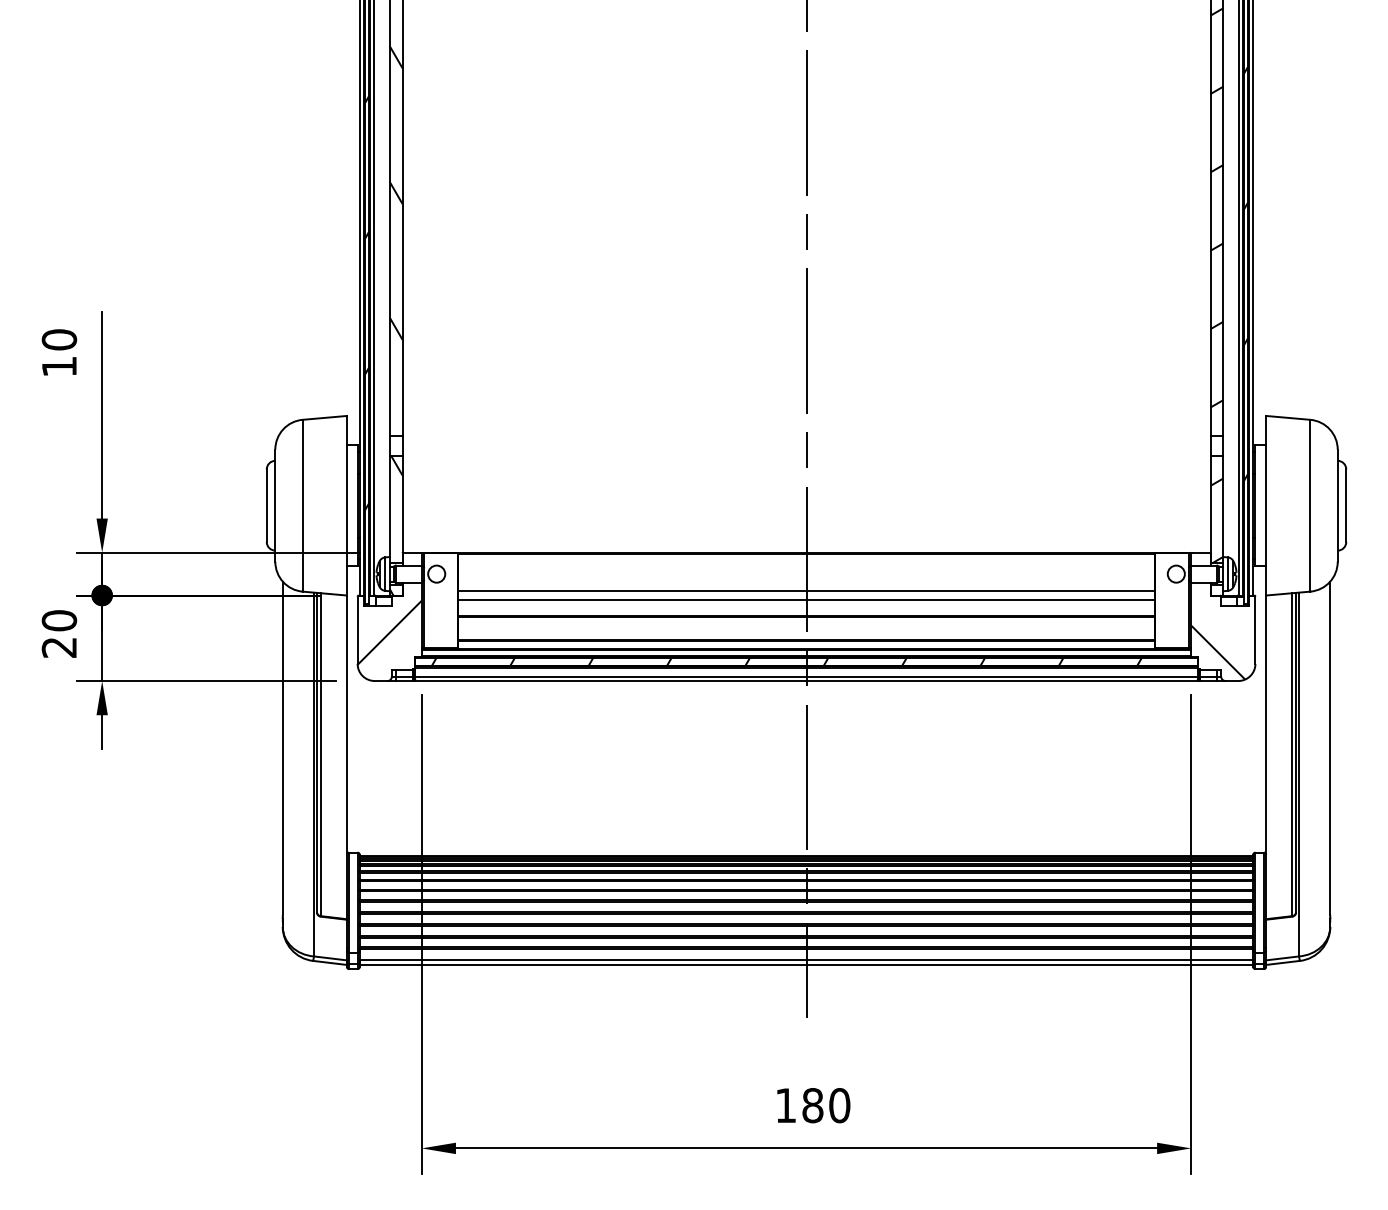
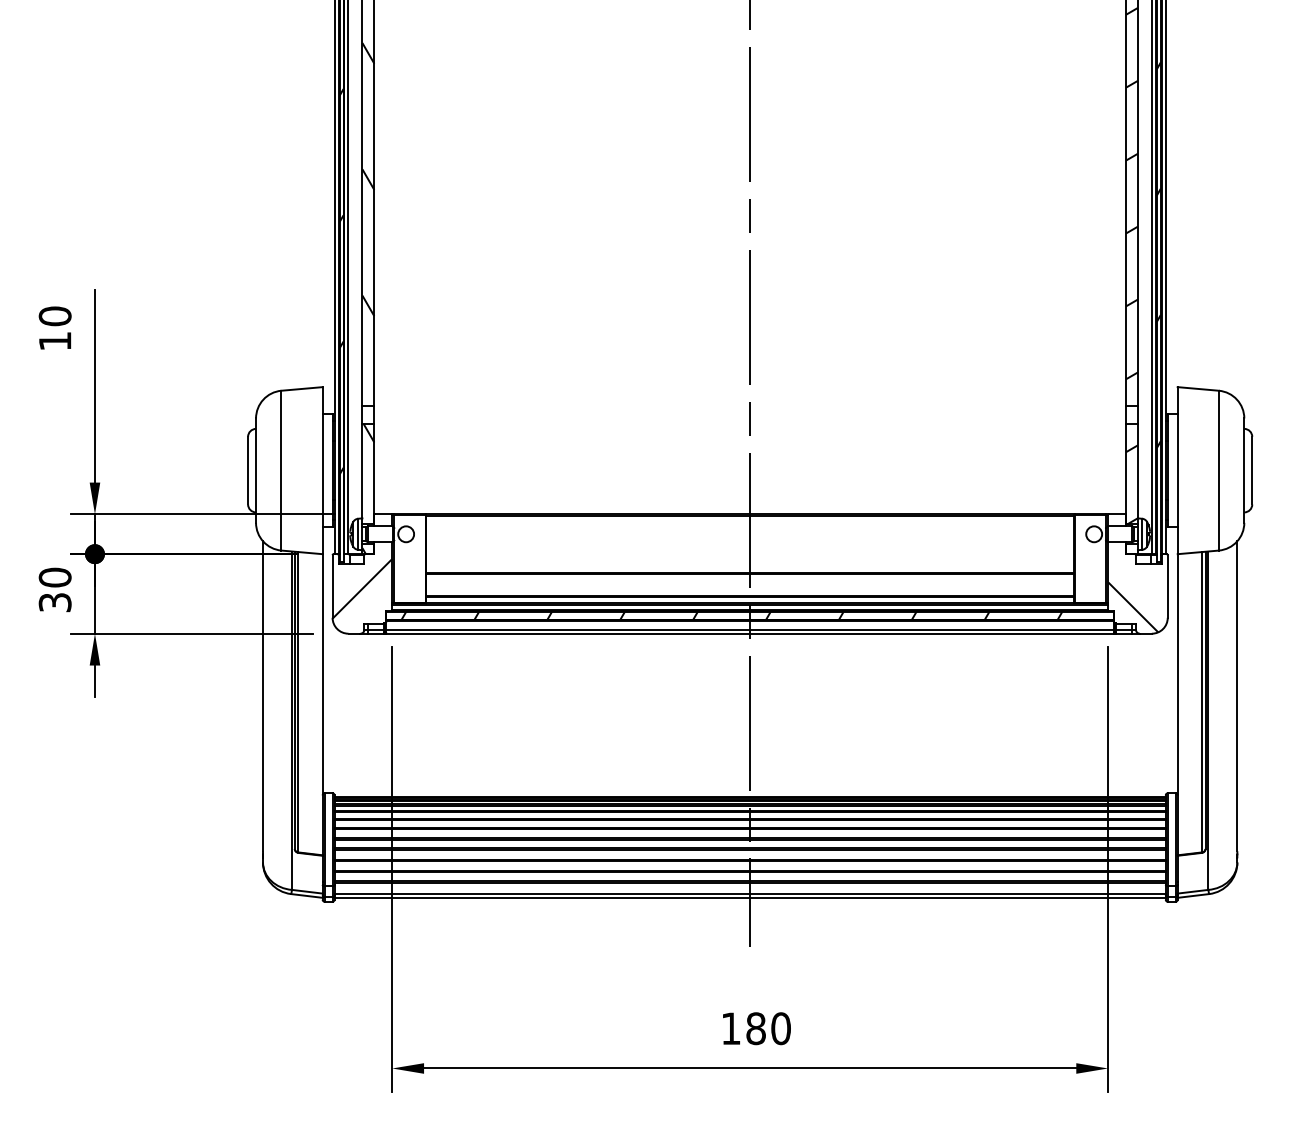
line: (806, 591) -> (750, 550), removed
line: (806, 600) -> (750, 558), removed
text: (59, 647) -> (55, 602), 20 -> 30

